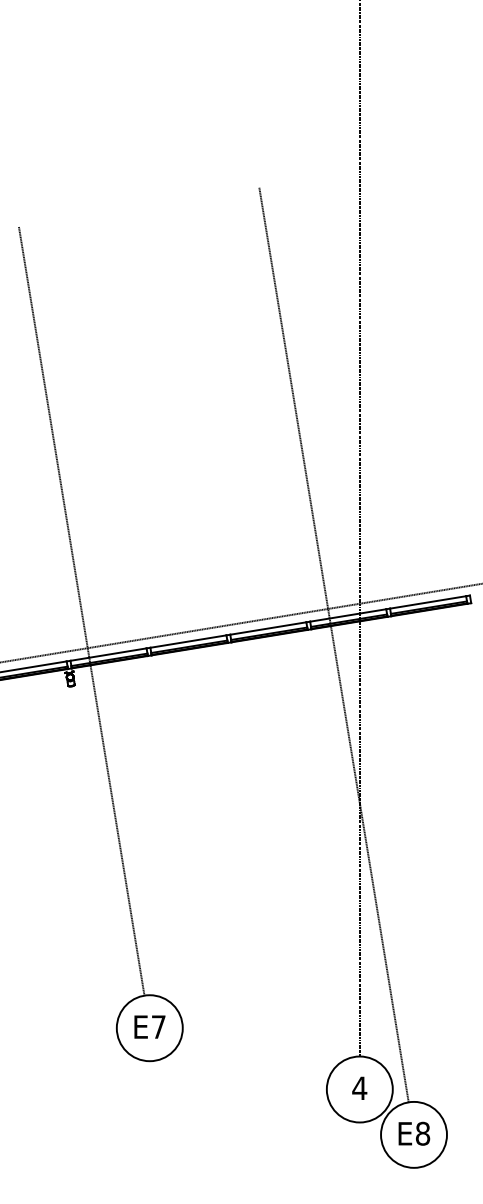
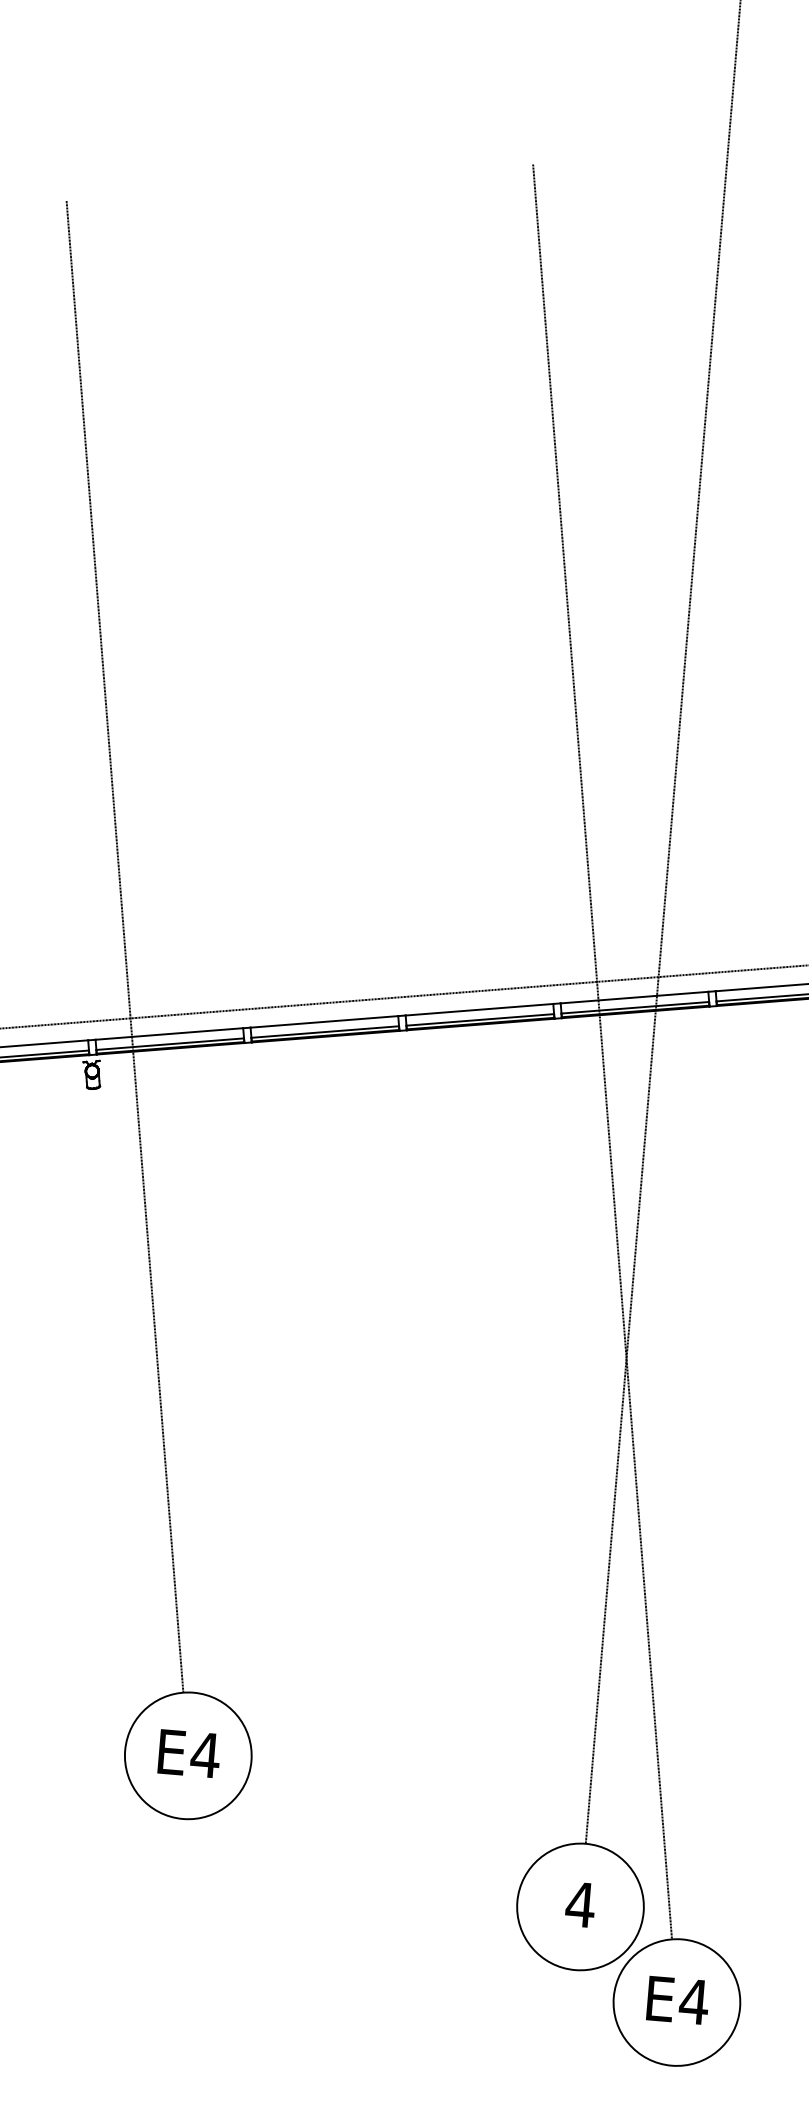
text: (158, 1026) -> (205, 1753), E7 -> E4
text: (422, 1133) -> (693, 2001), E8 -> E4

